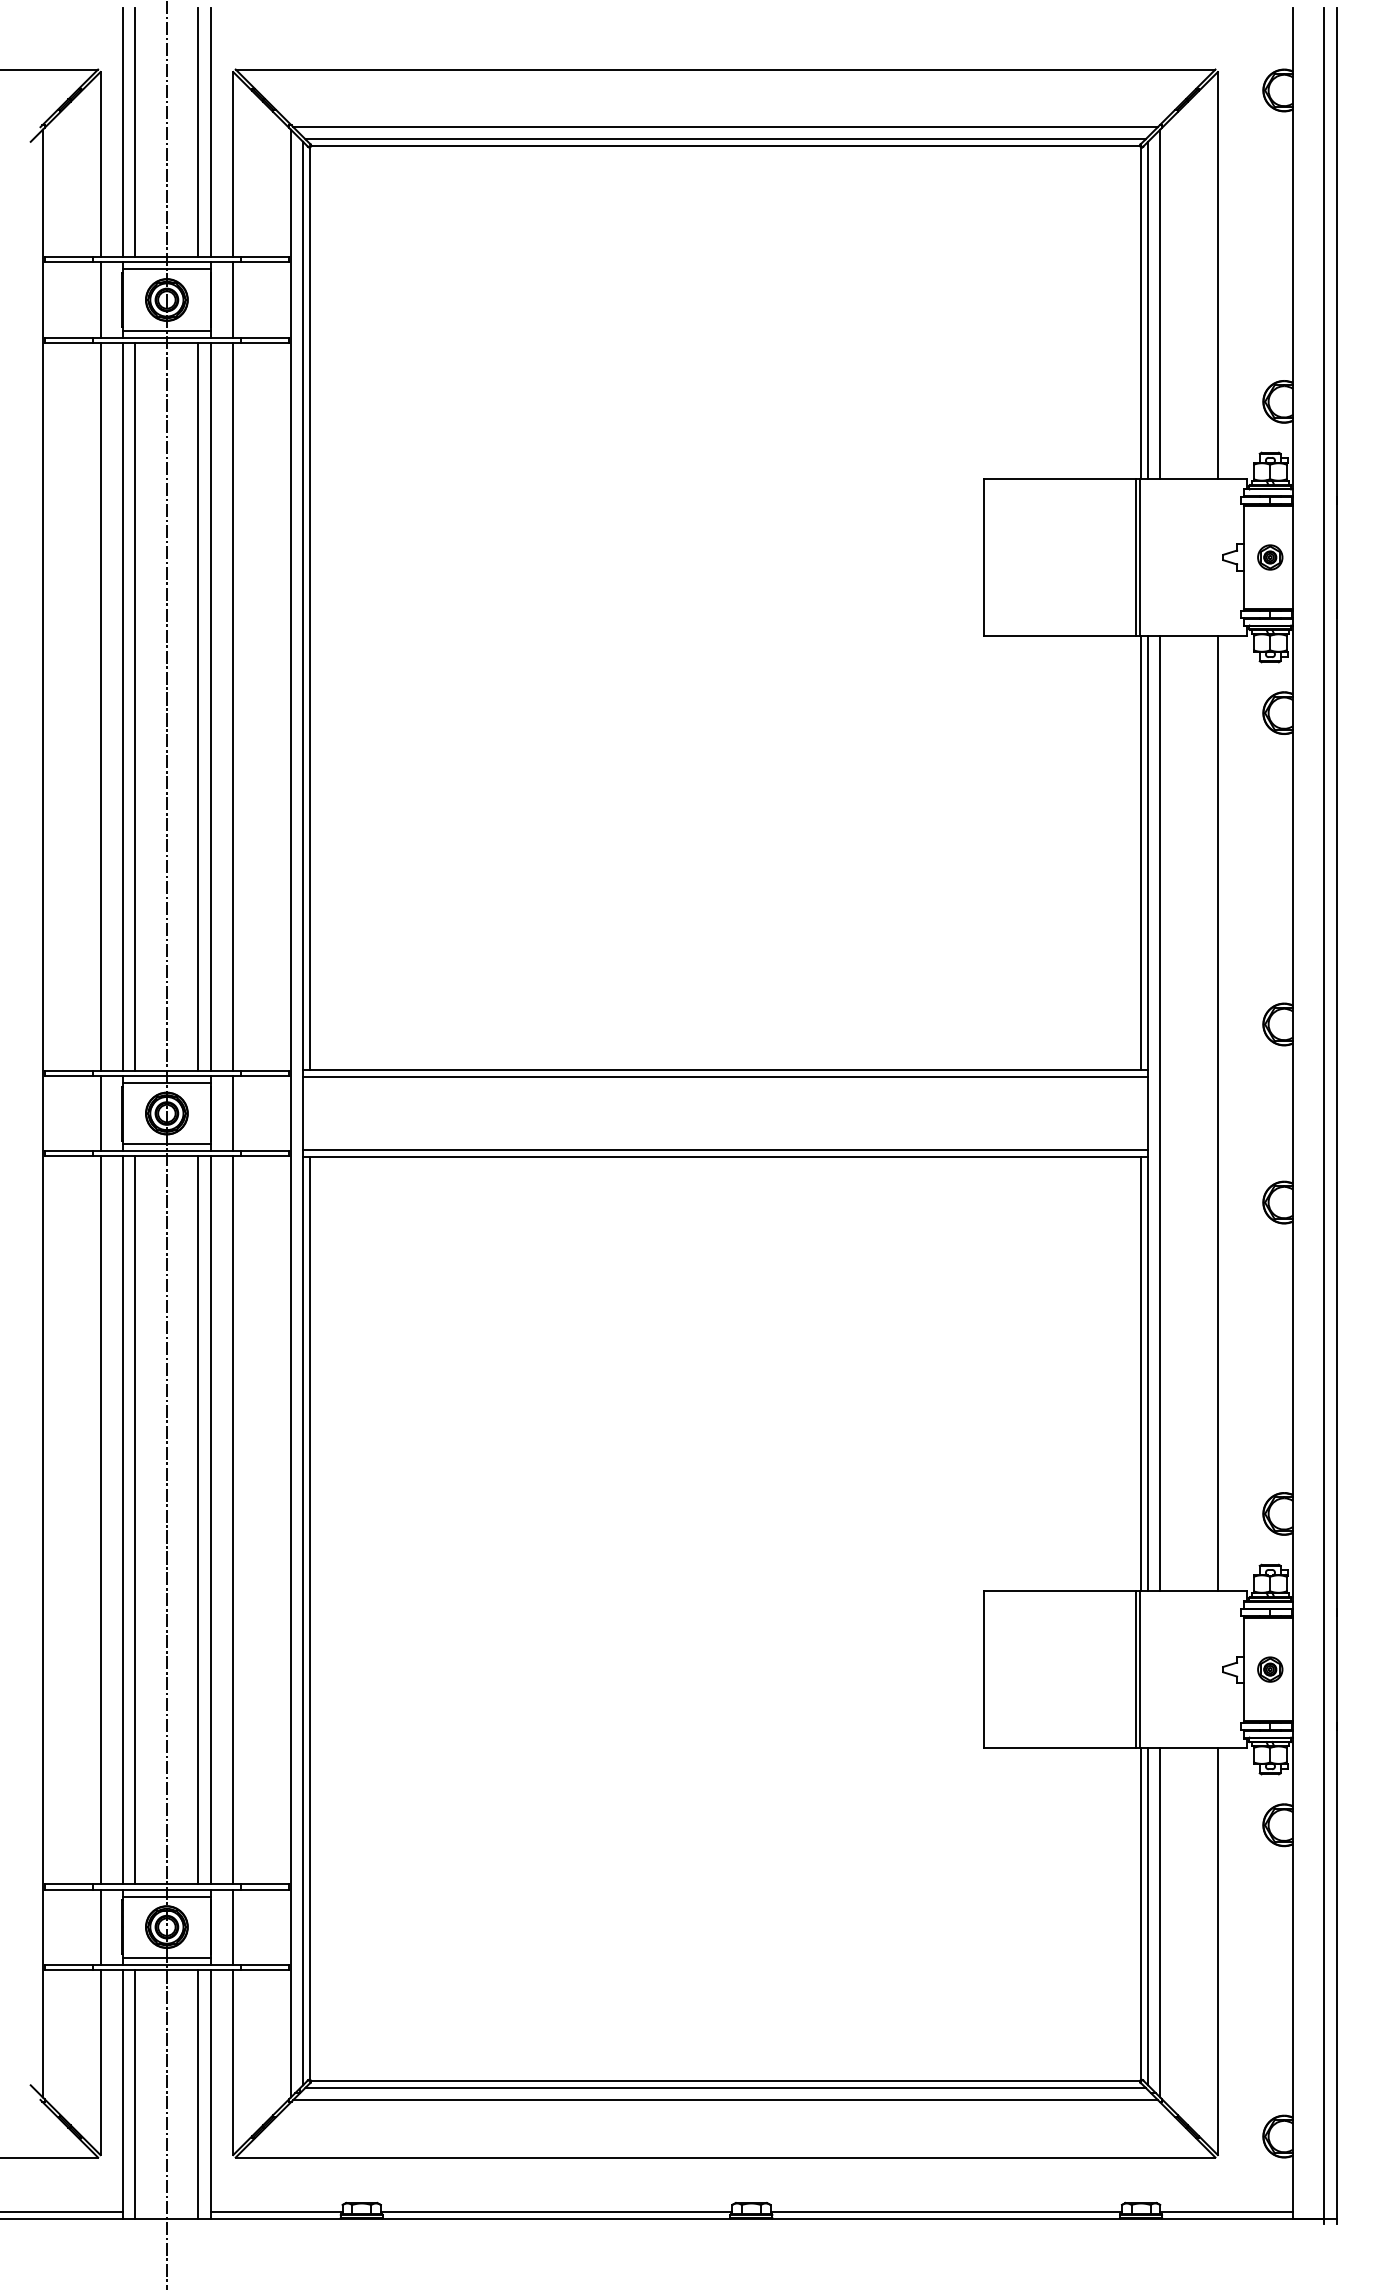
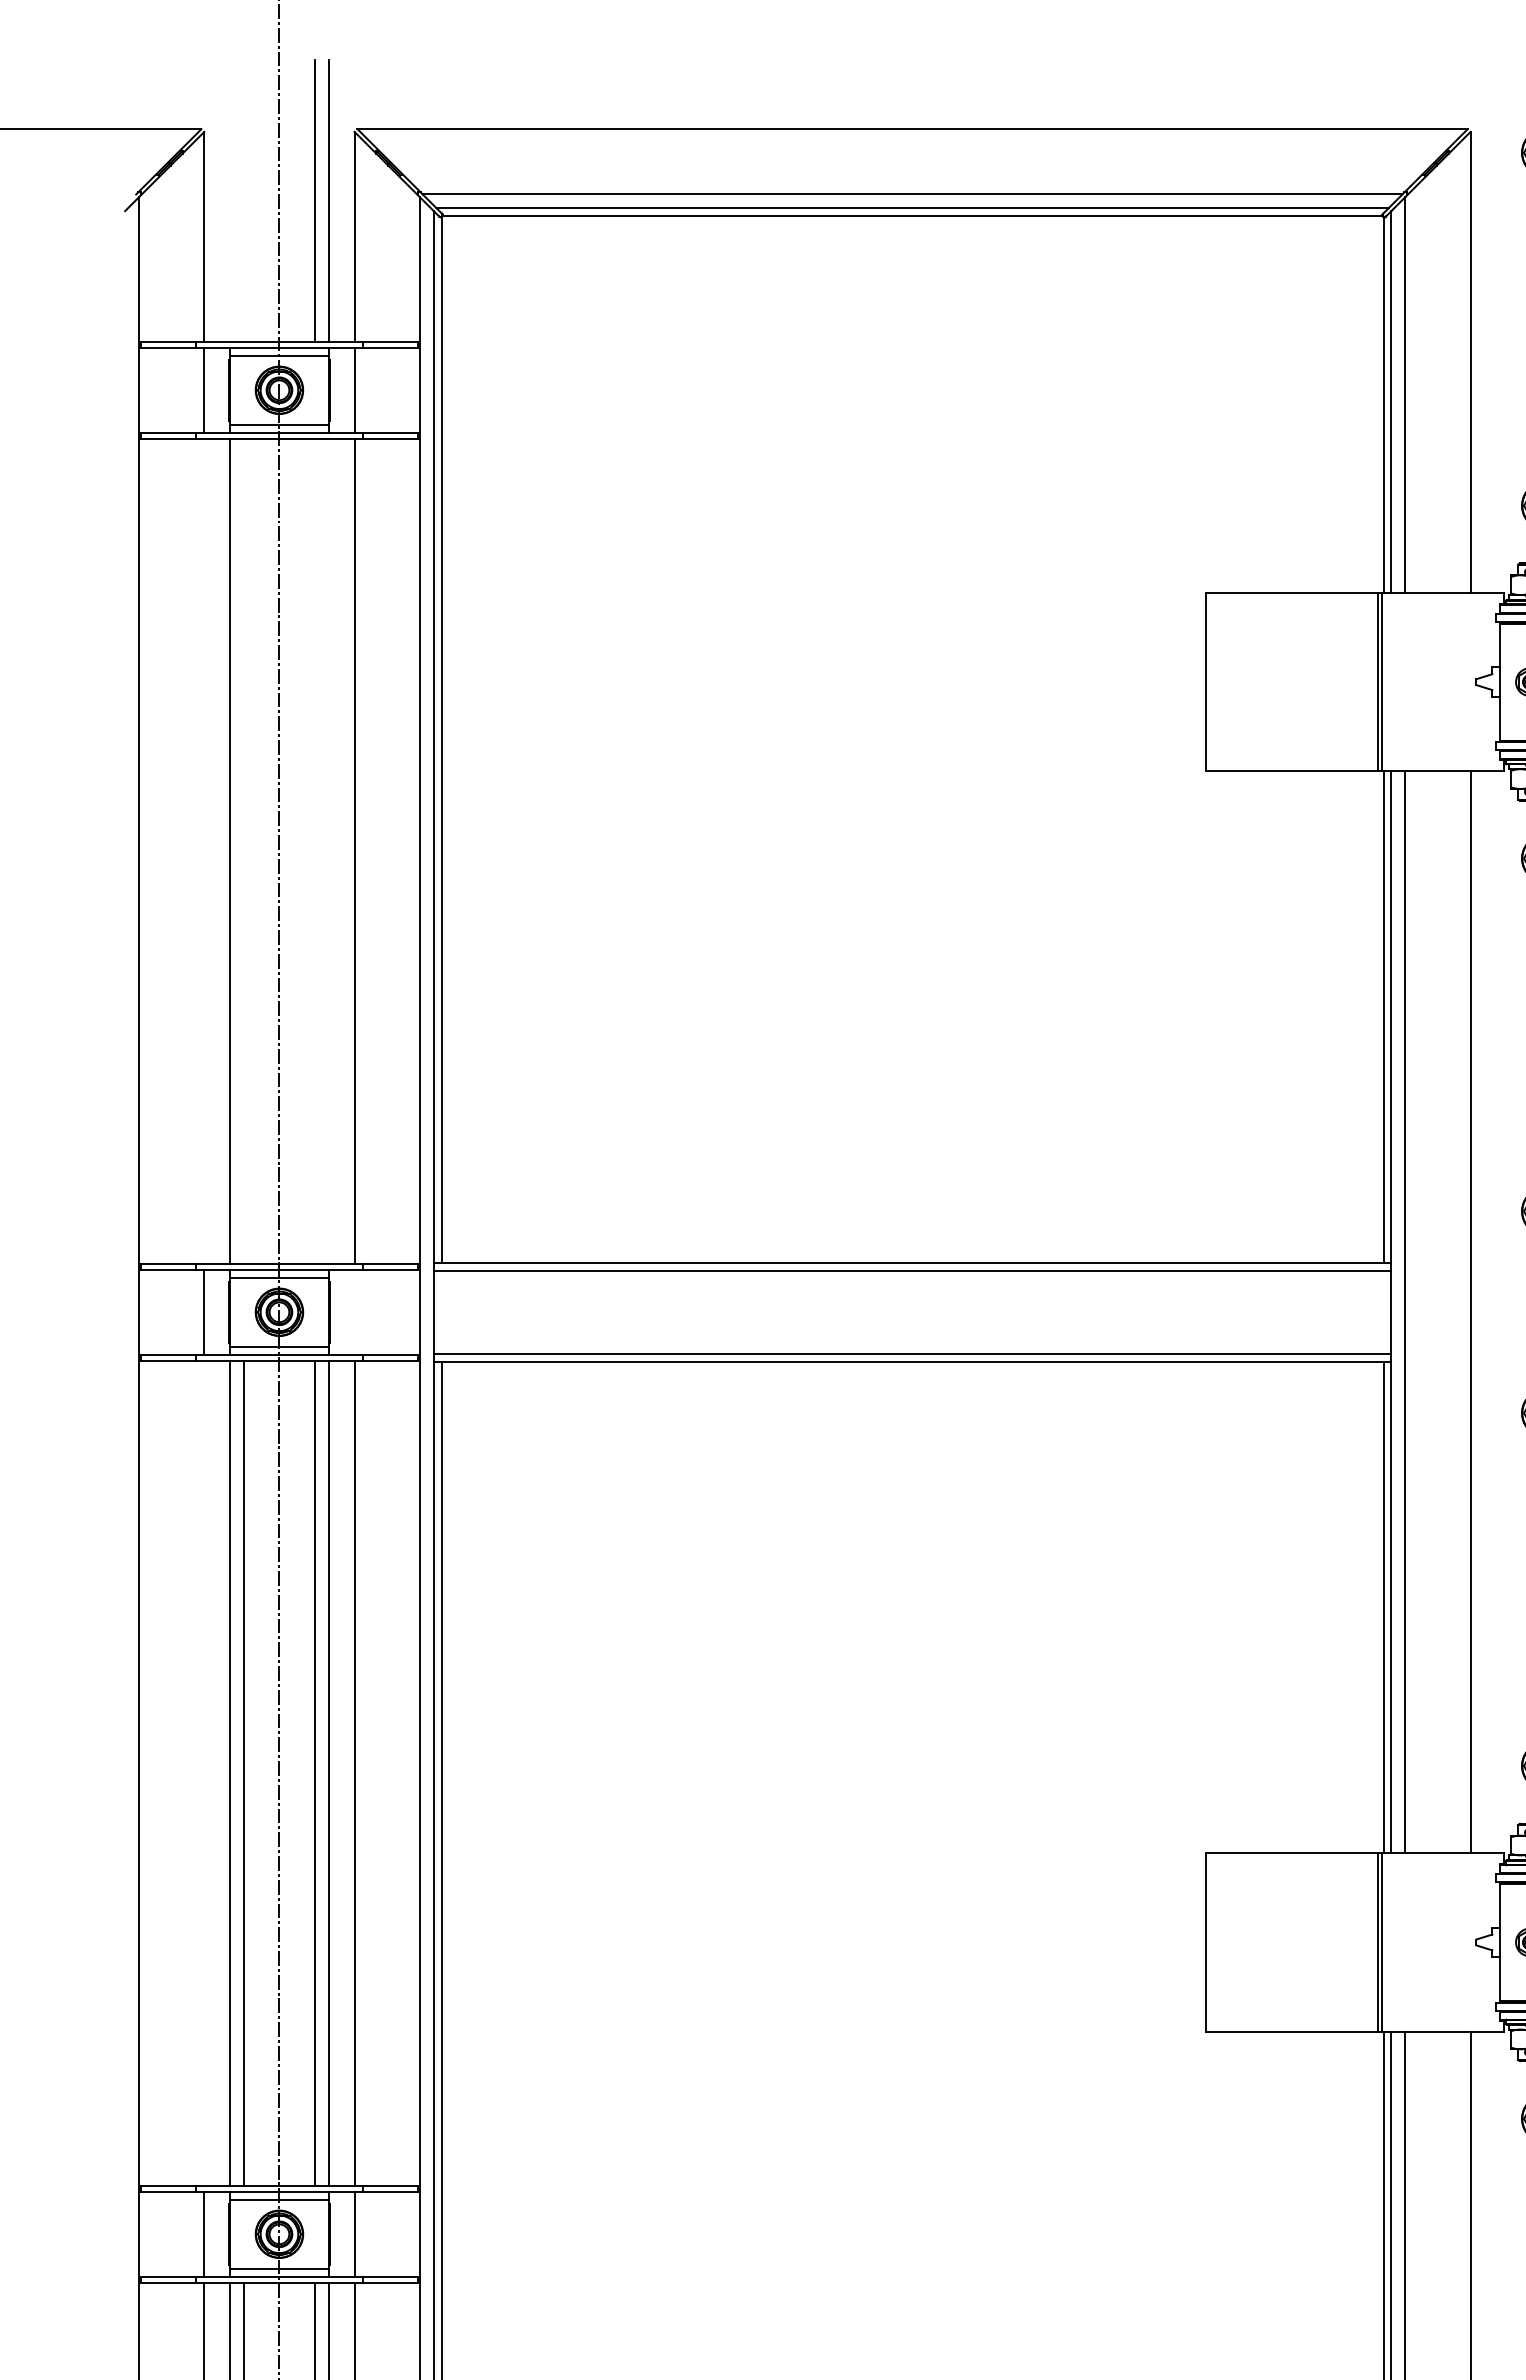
line: (123, 132) -> (230, 200), removed
line: (135, 132) -> (243, 200), removed
line: (100, 706) -> (204, 850), removed
line: (135, 706) -> (243, 850), removed
line: (198, 706) -> (315, 850), removed
line: (210, 706) -> (328, 850), removed
line: (233, 1113) -> (354, 1312), removed
line: (100, 1520) -> (204, 1773), removed

